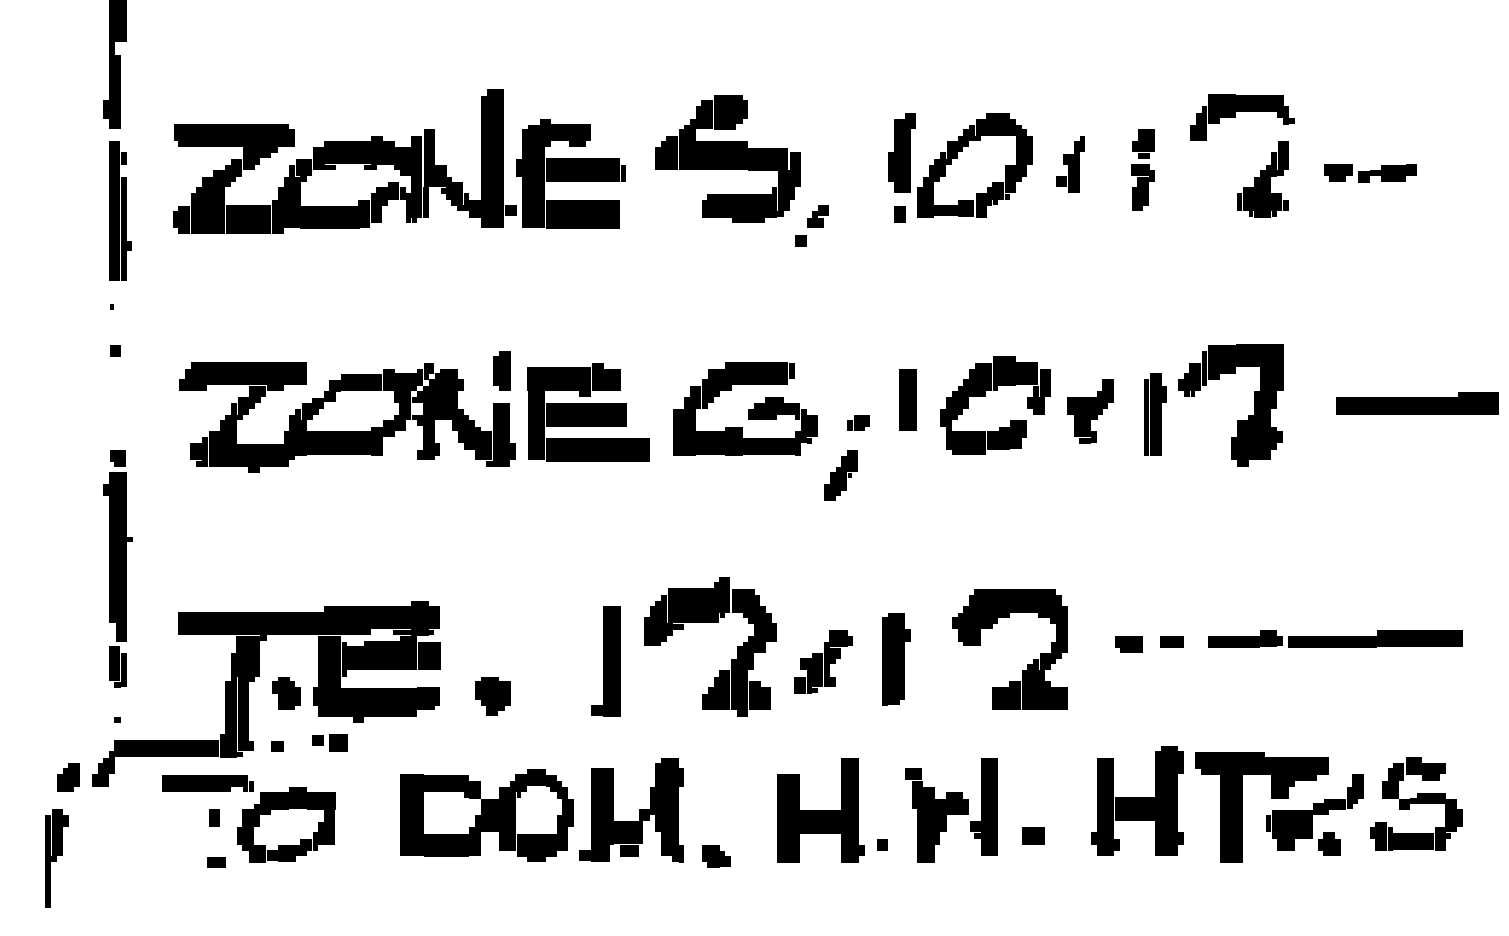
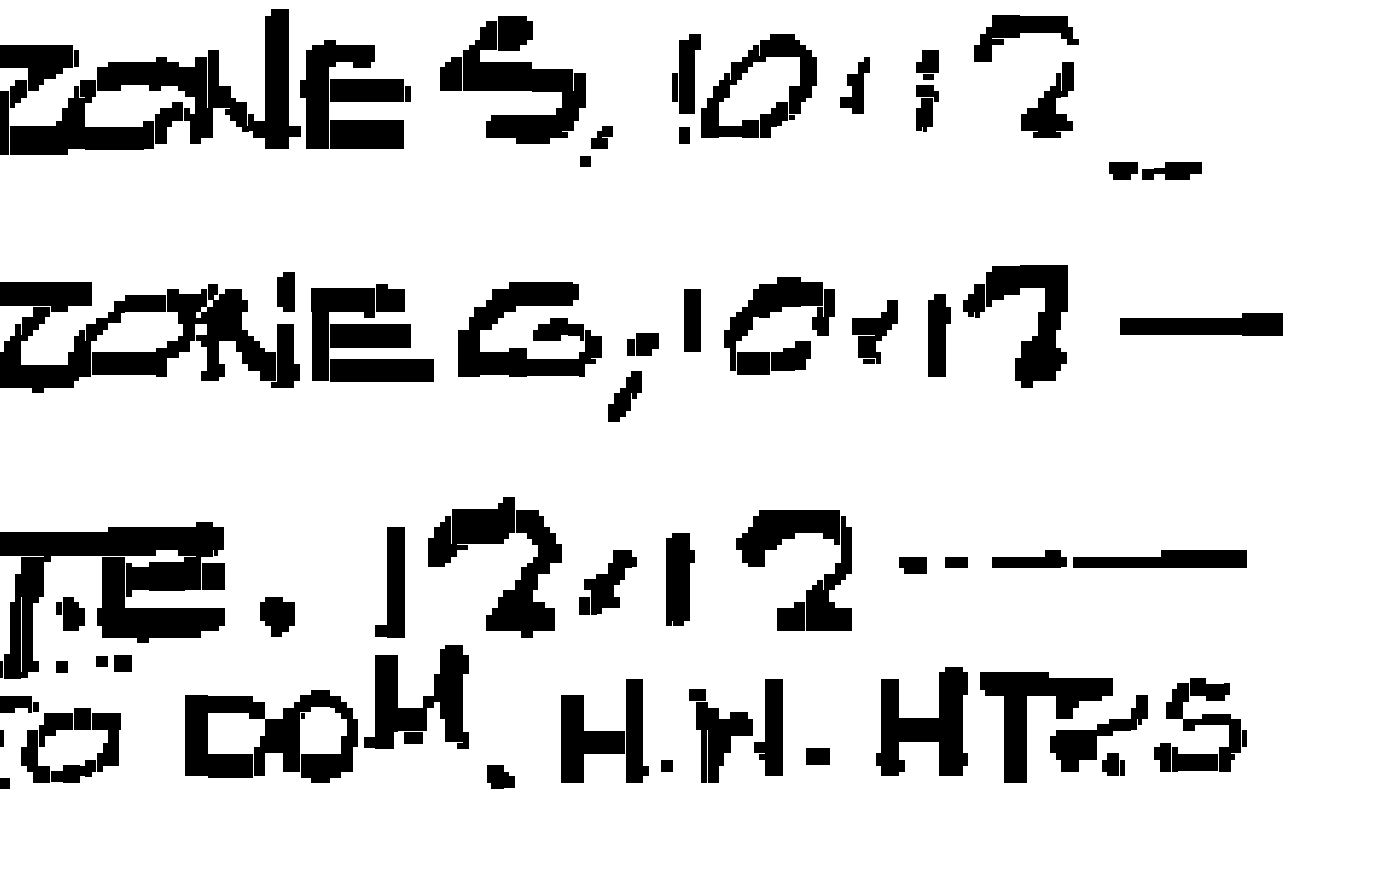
part: (1370, 173) -> (1154, 171), moved
part: (858, 422) -> (642, 343), size x1.4
part: (639, 810) -> (423, 697), moved

